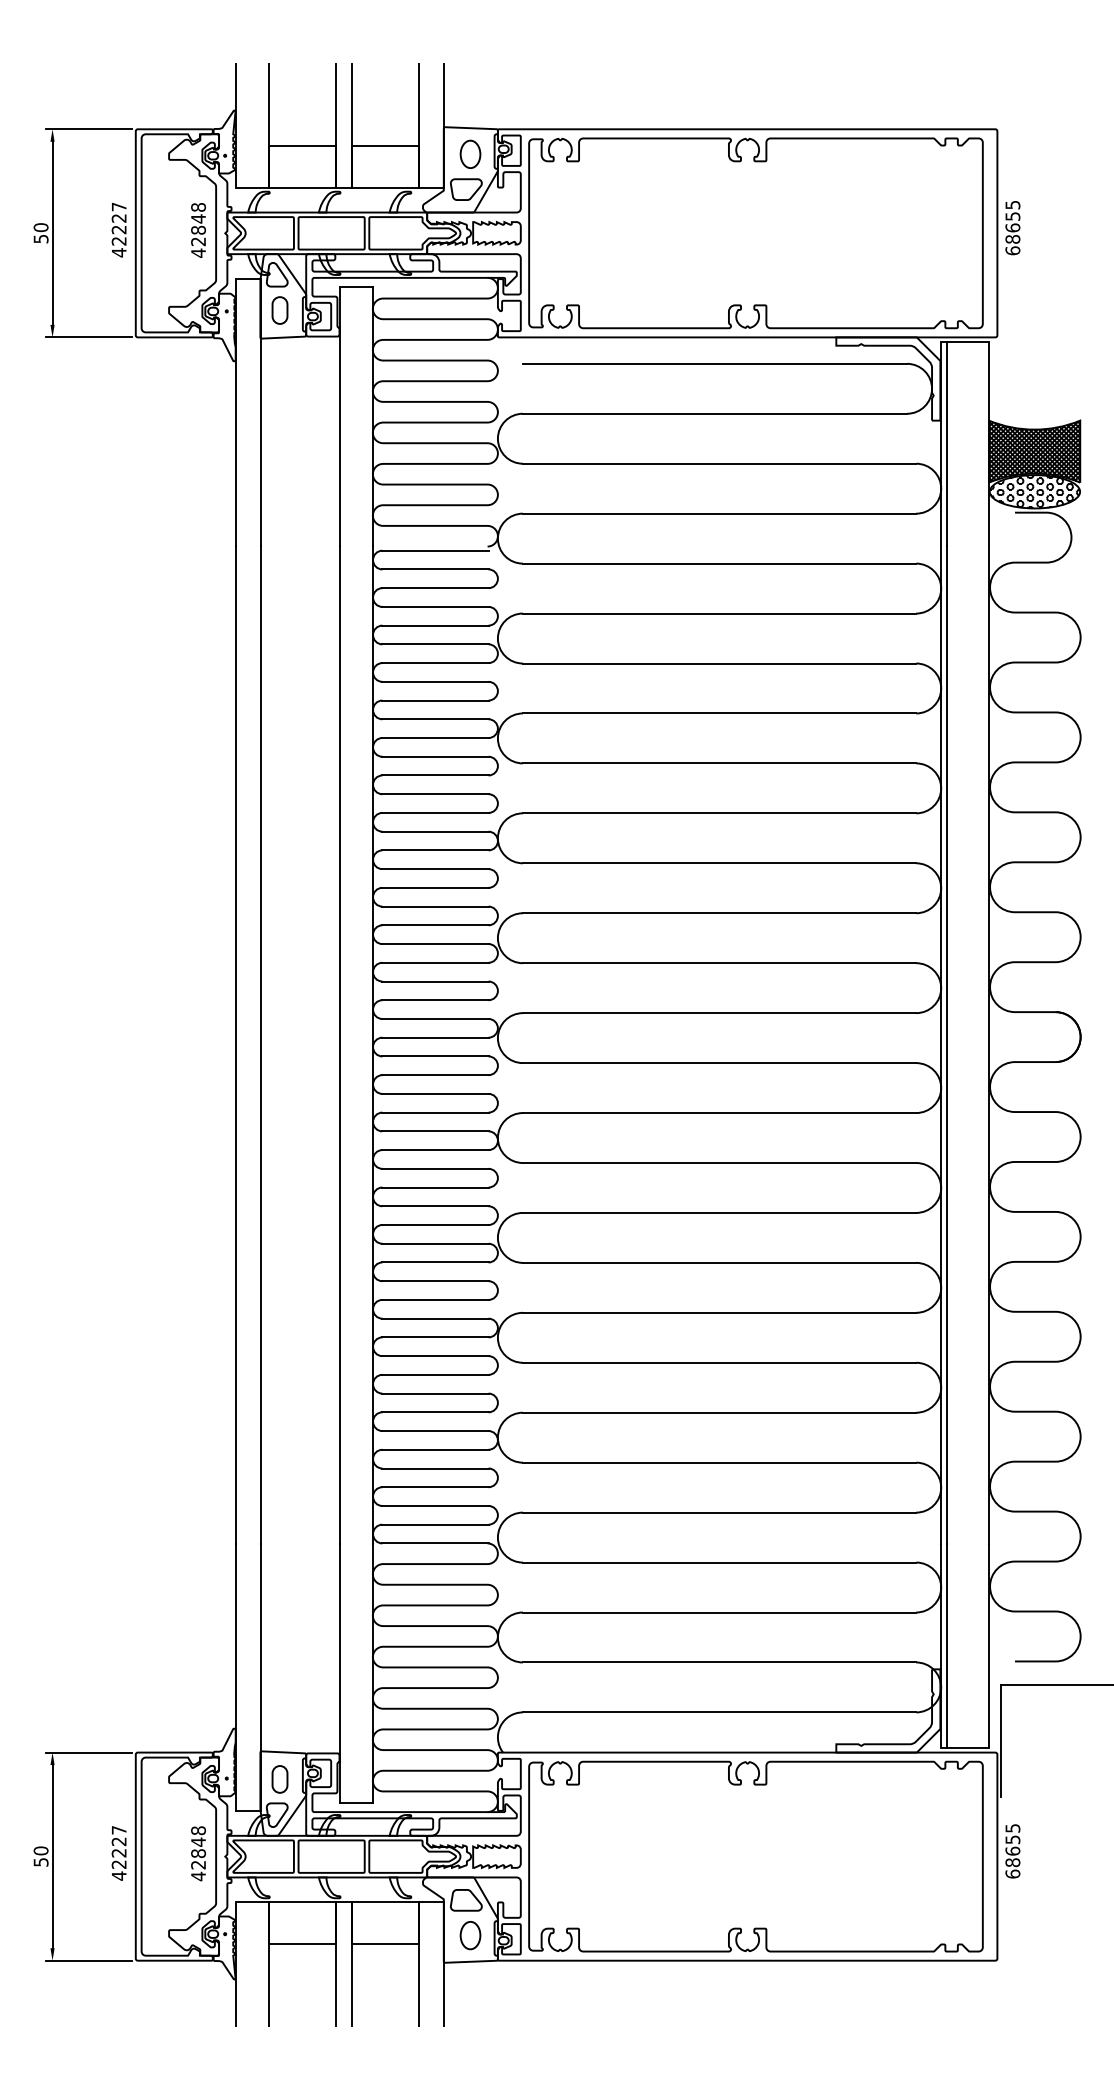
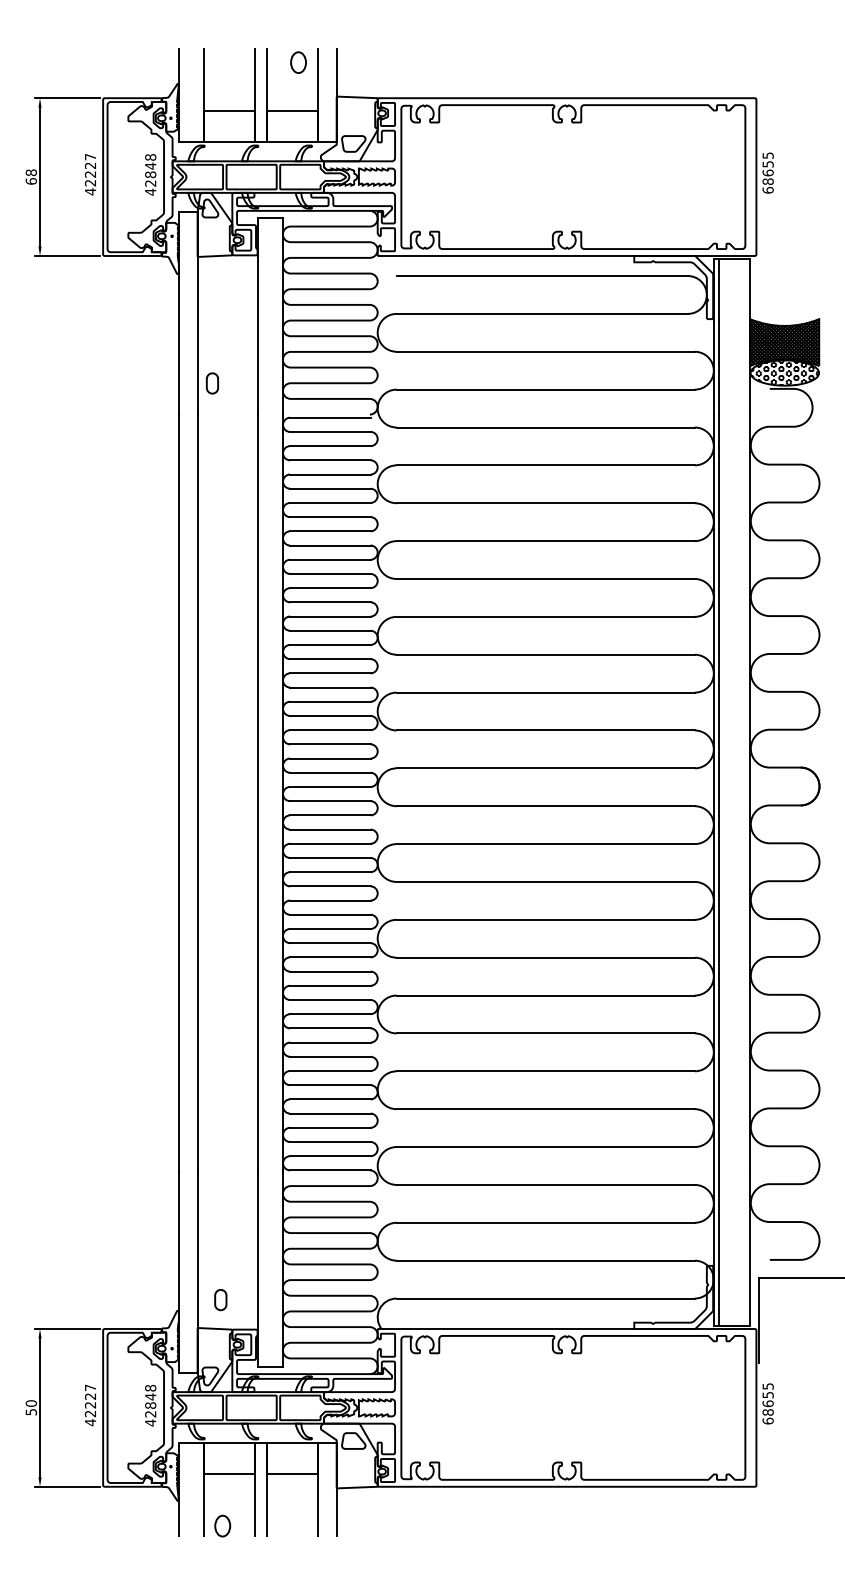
part: (470, 153) -> (298, 61), moved
text: (40, 233) -> (30, 177), 50 -> 68
part: (279, 310) -> (212, 383), moved
part: (279, 1779) -> (220, 1300), moved
part: (470, 1935) -> (222, 1526), moved

